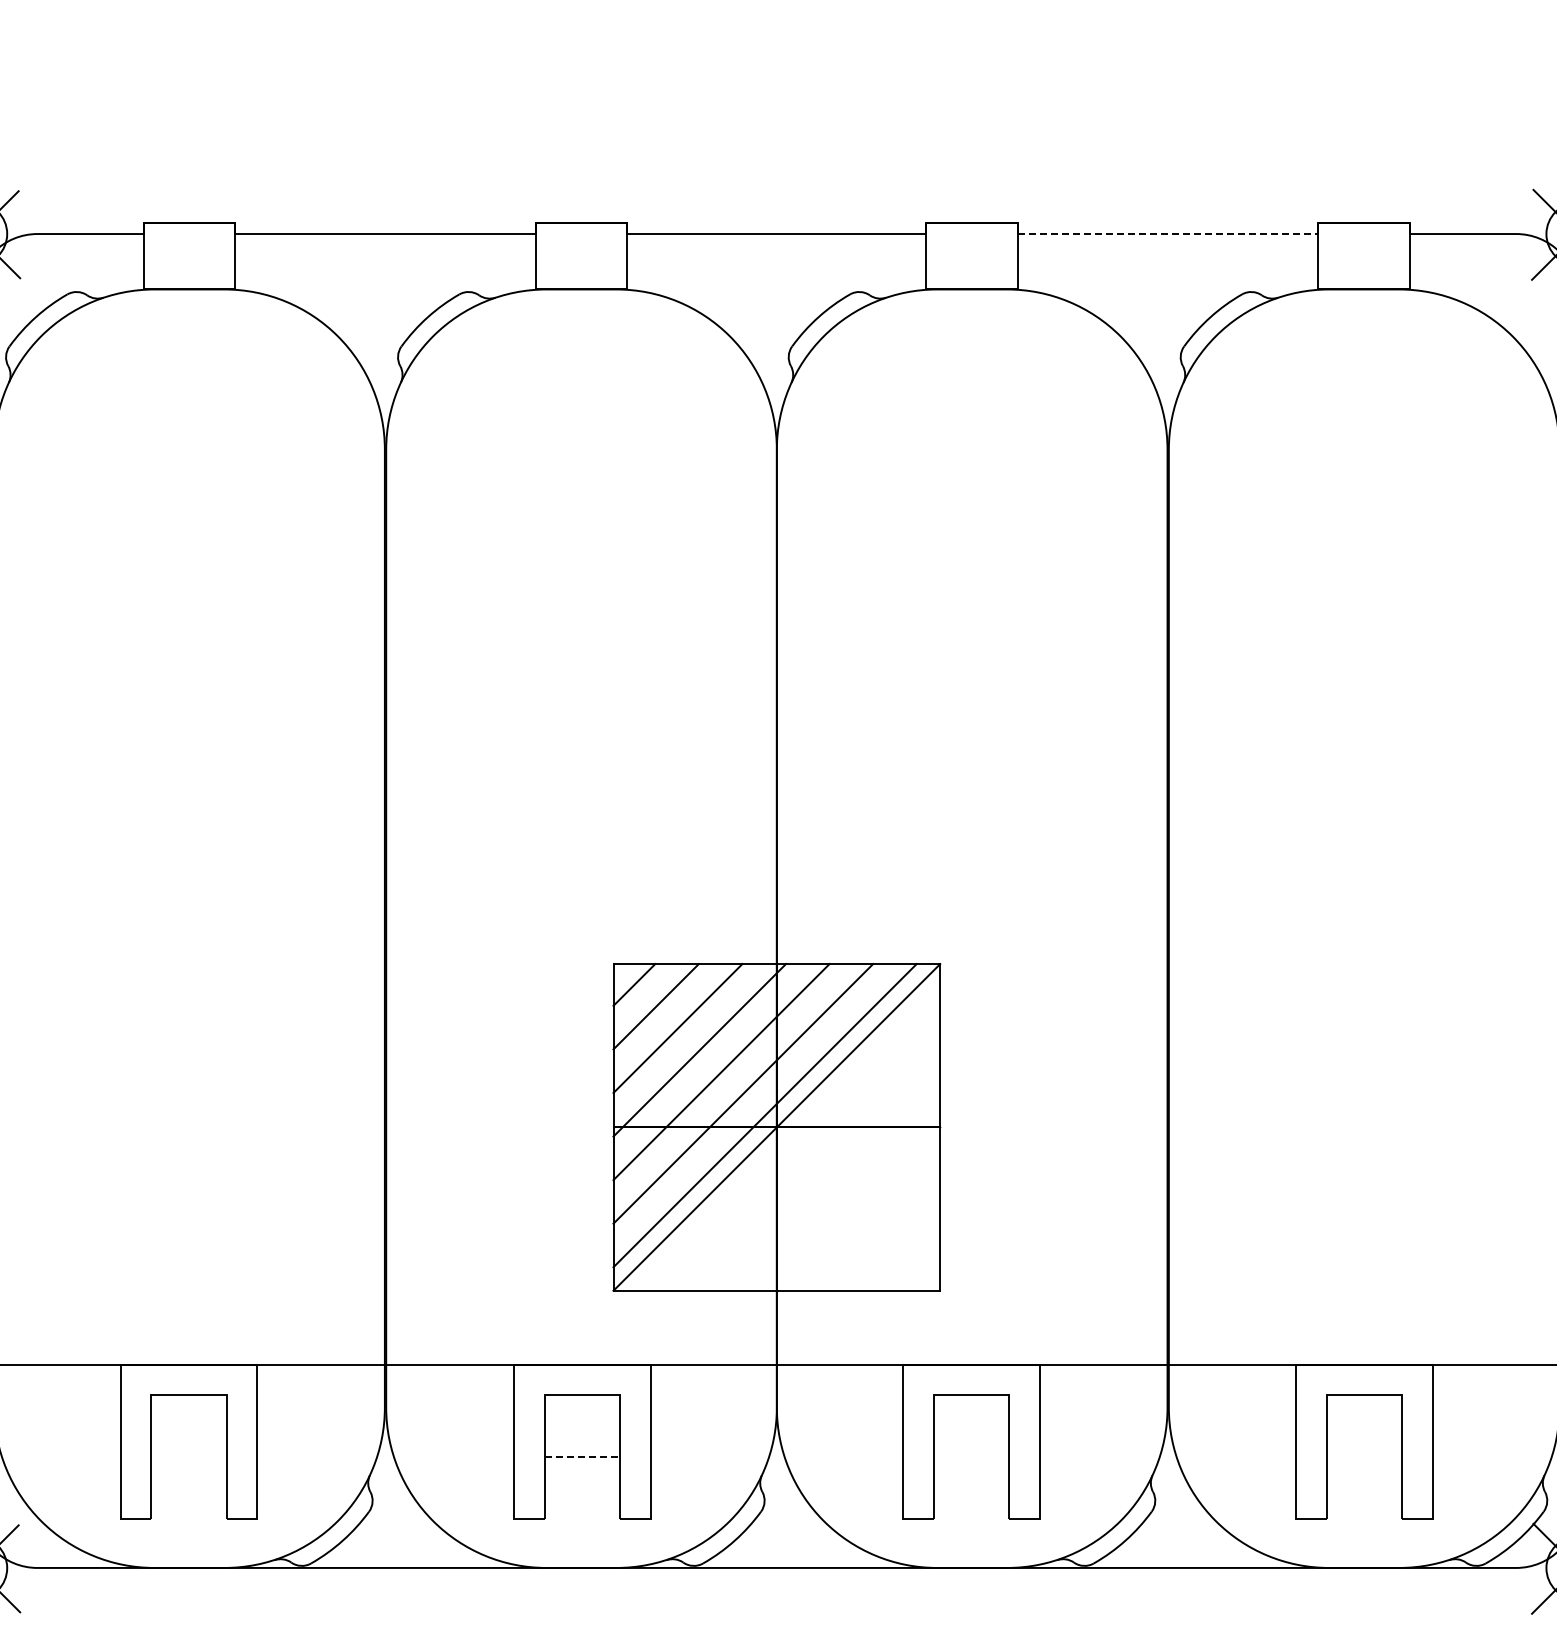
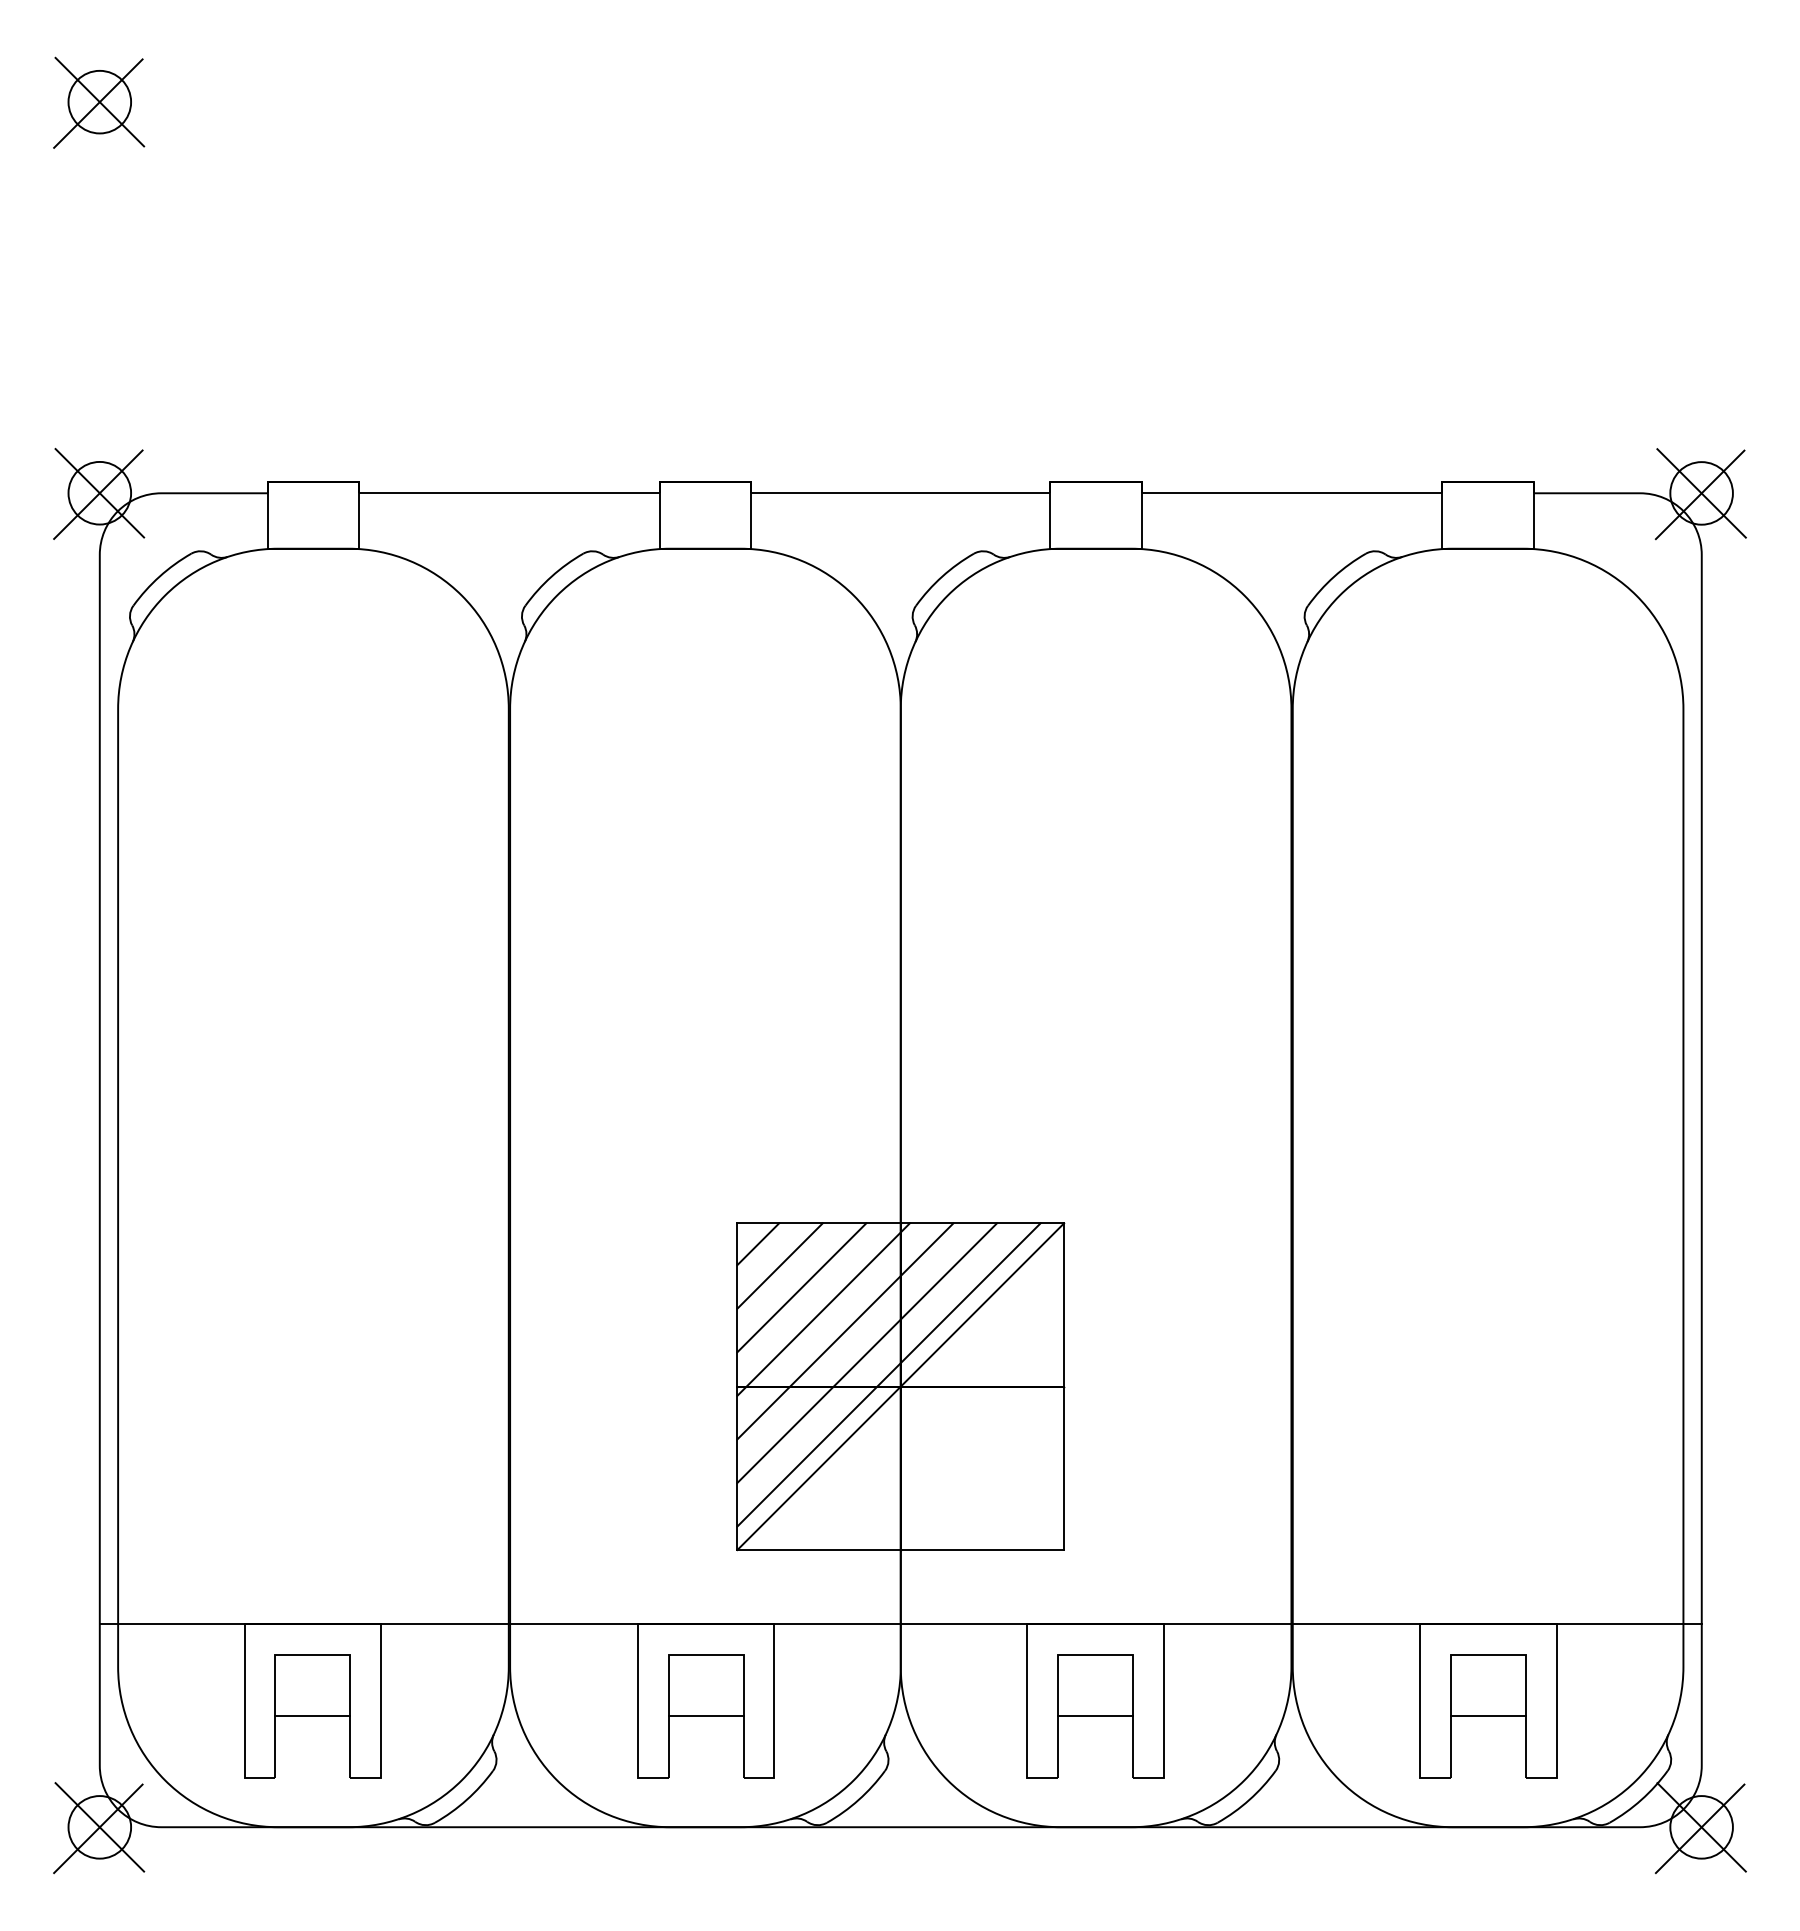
line: (1168, 234) -> (1292, 493), dashed -> solid
line: (188, 1457) -> (312, 1716), added
line: (582, 1457) -> (706, 1716), dashed -> solid
line: (971, 1457) -> (1095, 1716), added
line: (1364, 1457) -> (1488, 1716), added

